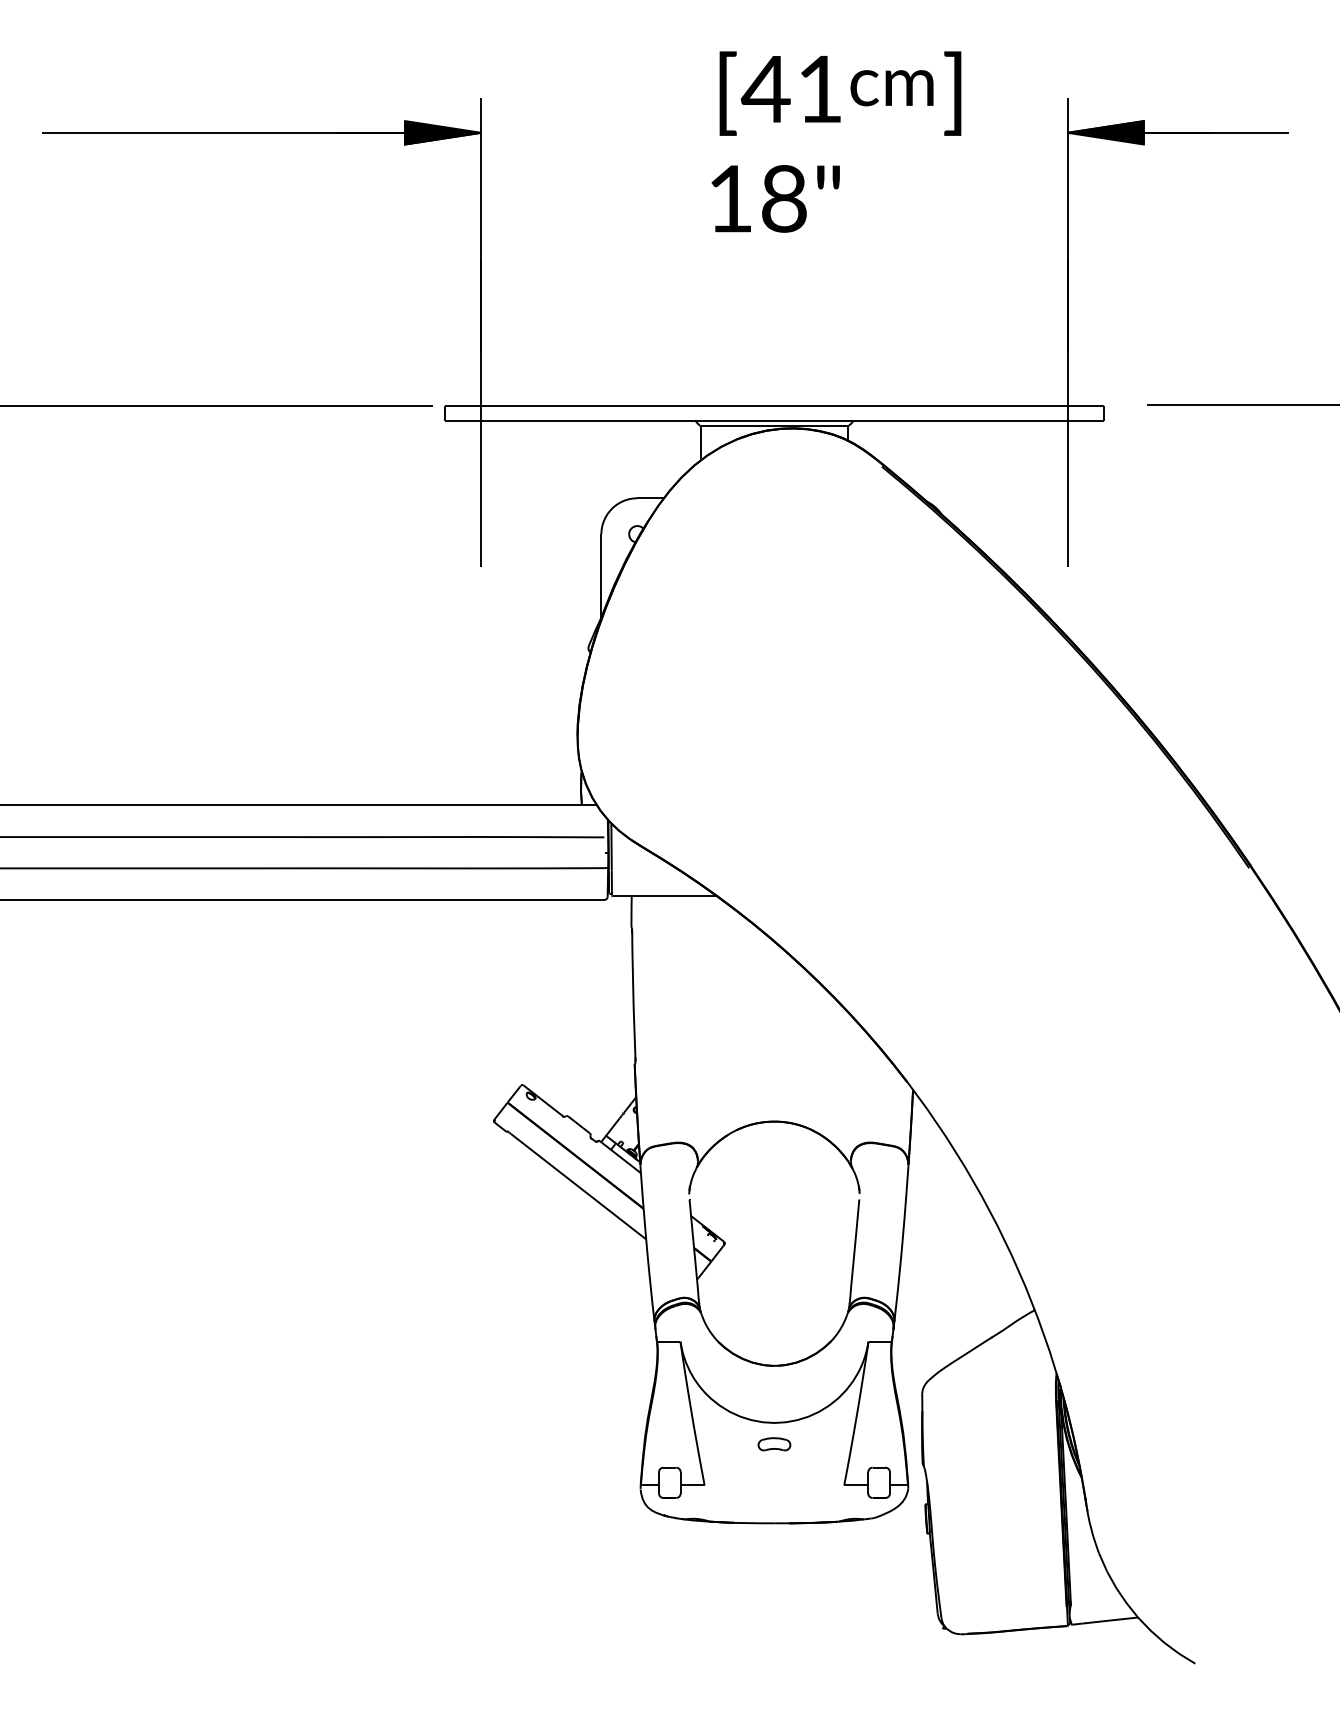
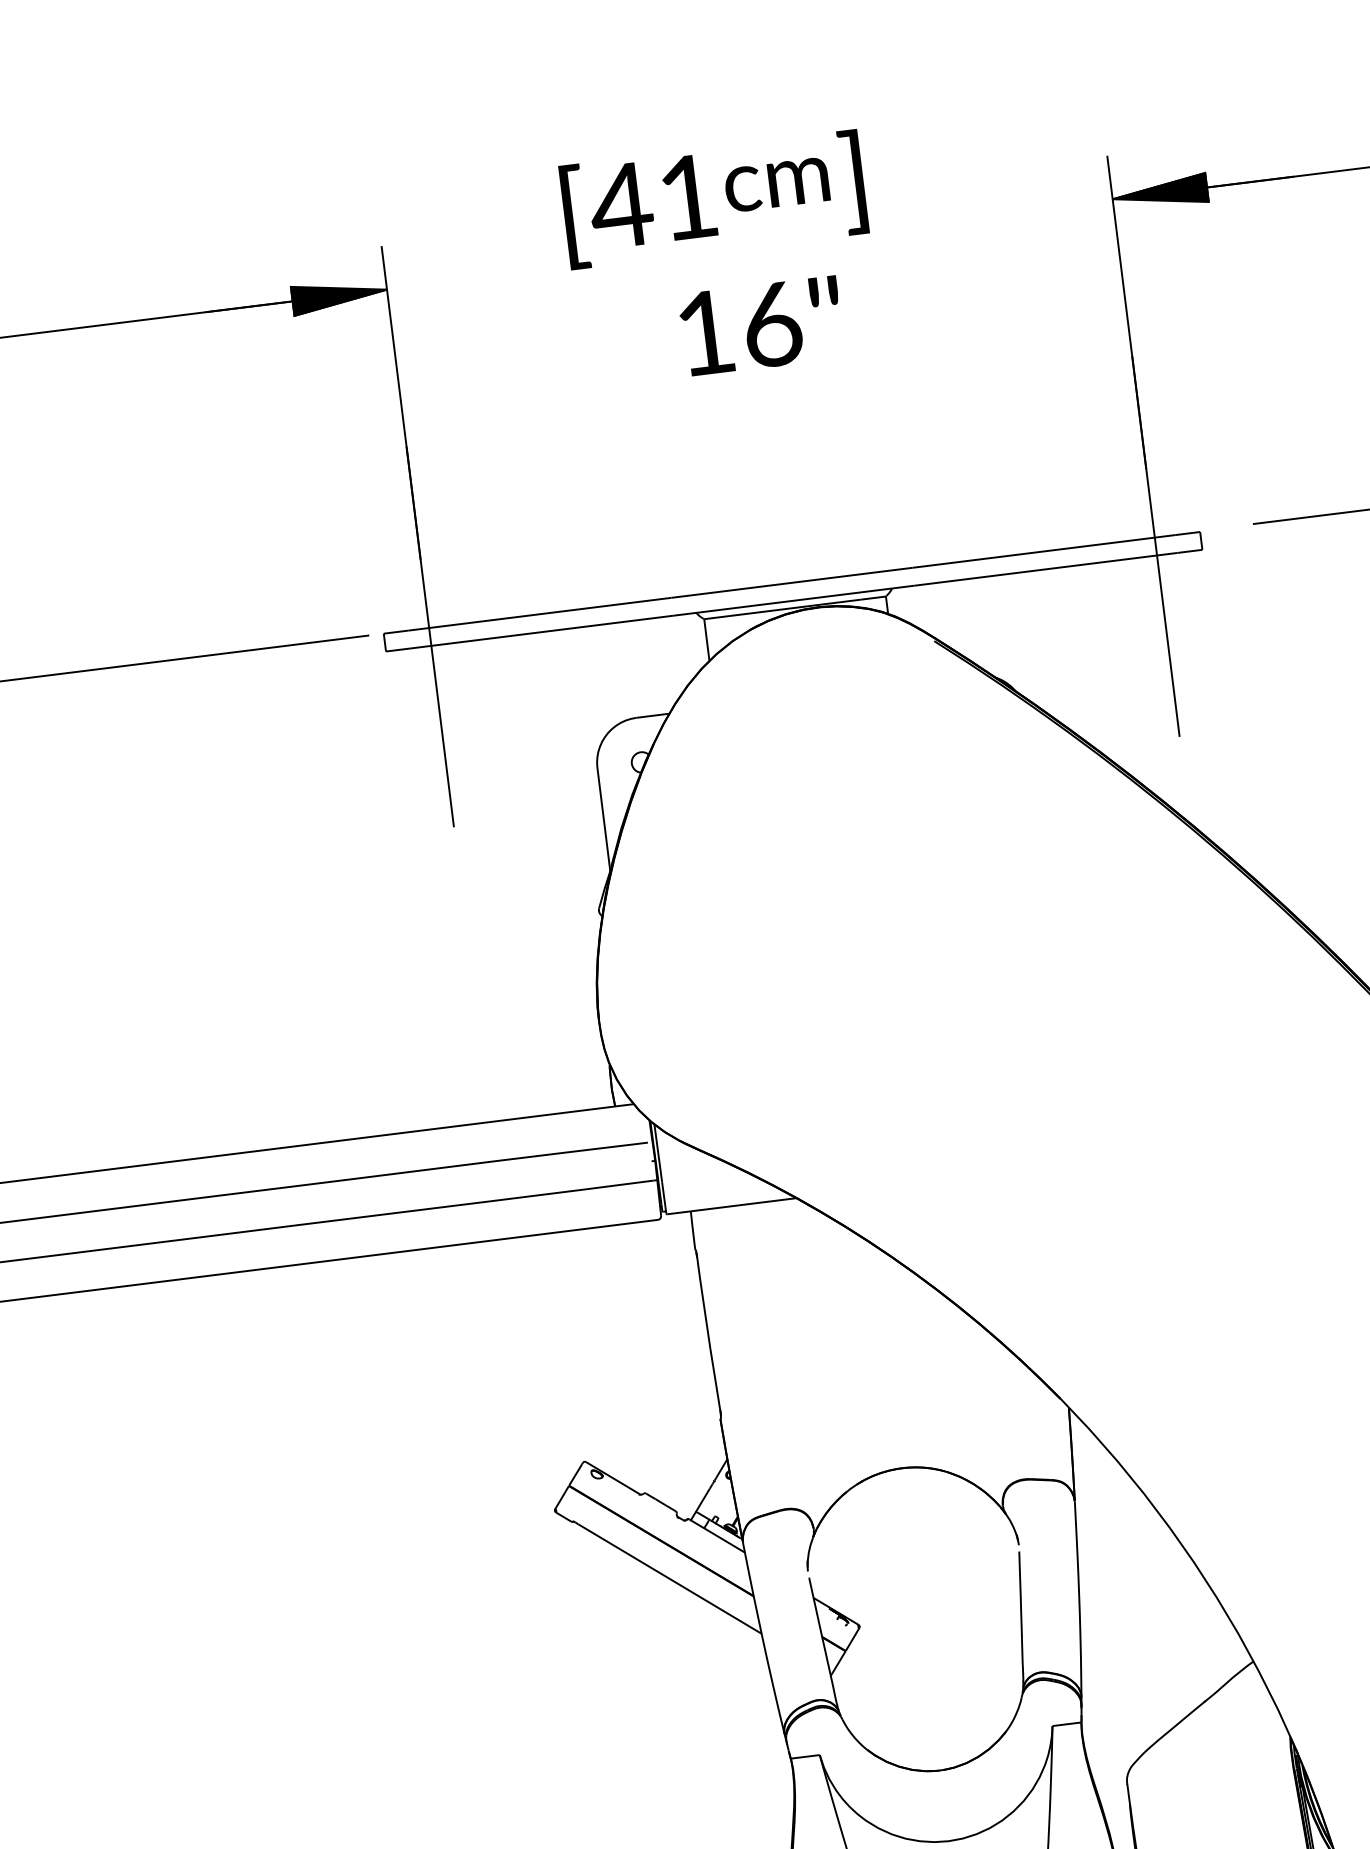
text: (840, 93) -> (714, 199), moved
text: (784, 198) -> (772, 324), 18" -> 16"

